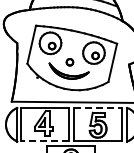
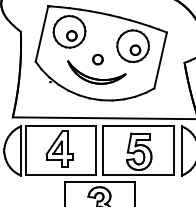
line: (98, 107) -> (139, 125), dashed -> solid
line: (44, 141) -> (60, 175), dashed -> solid

